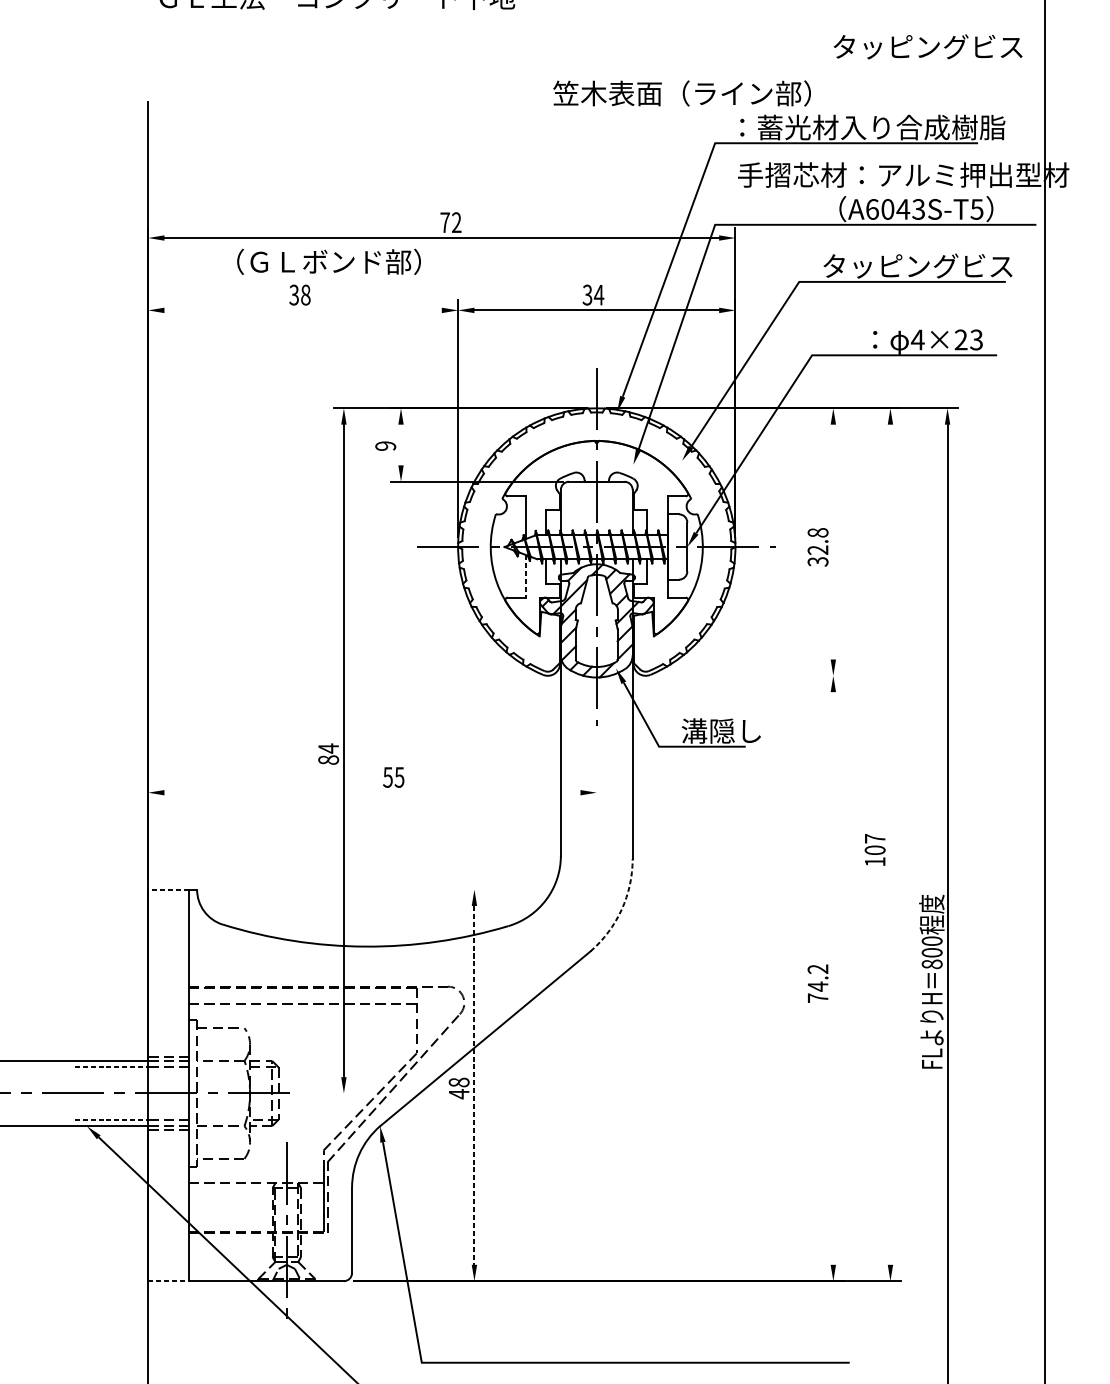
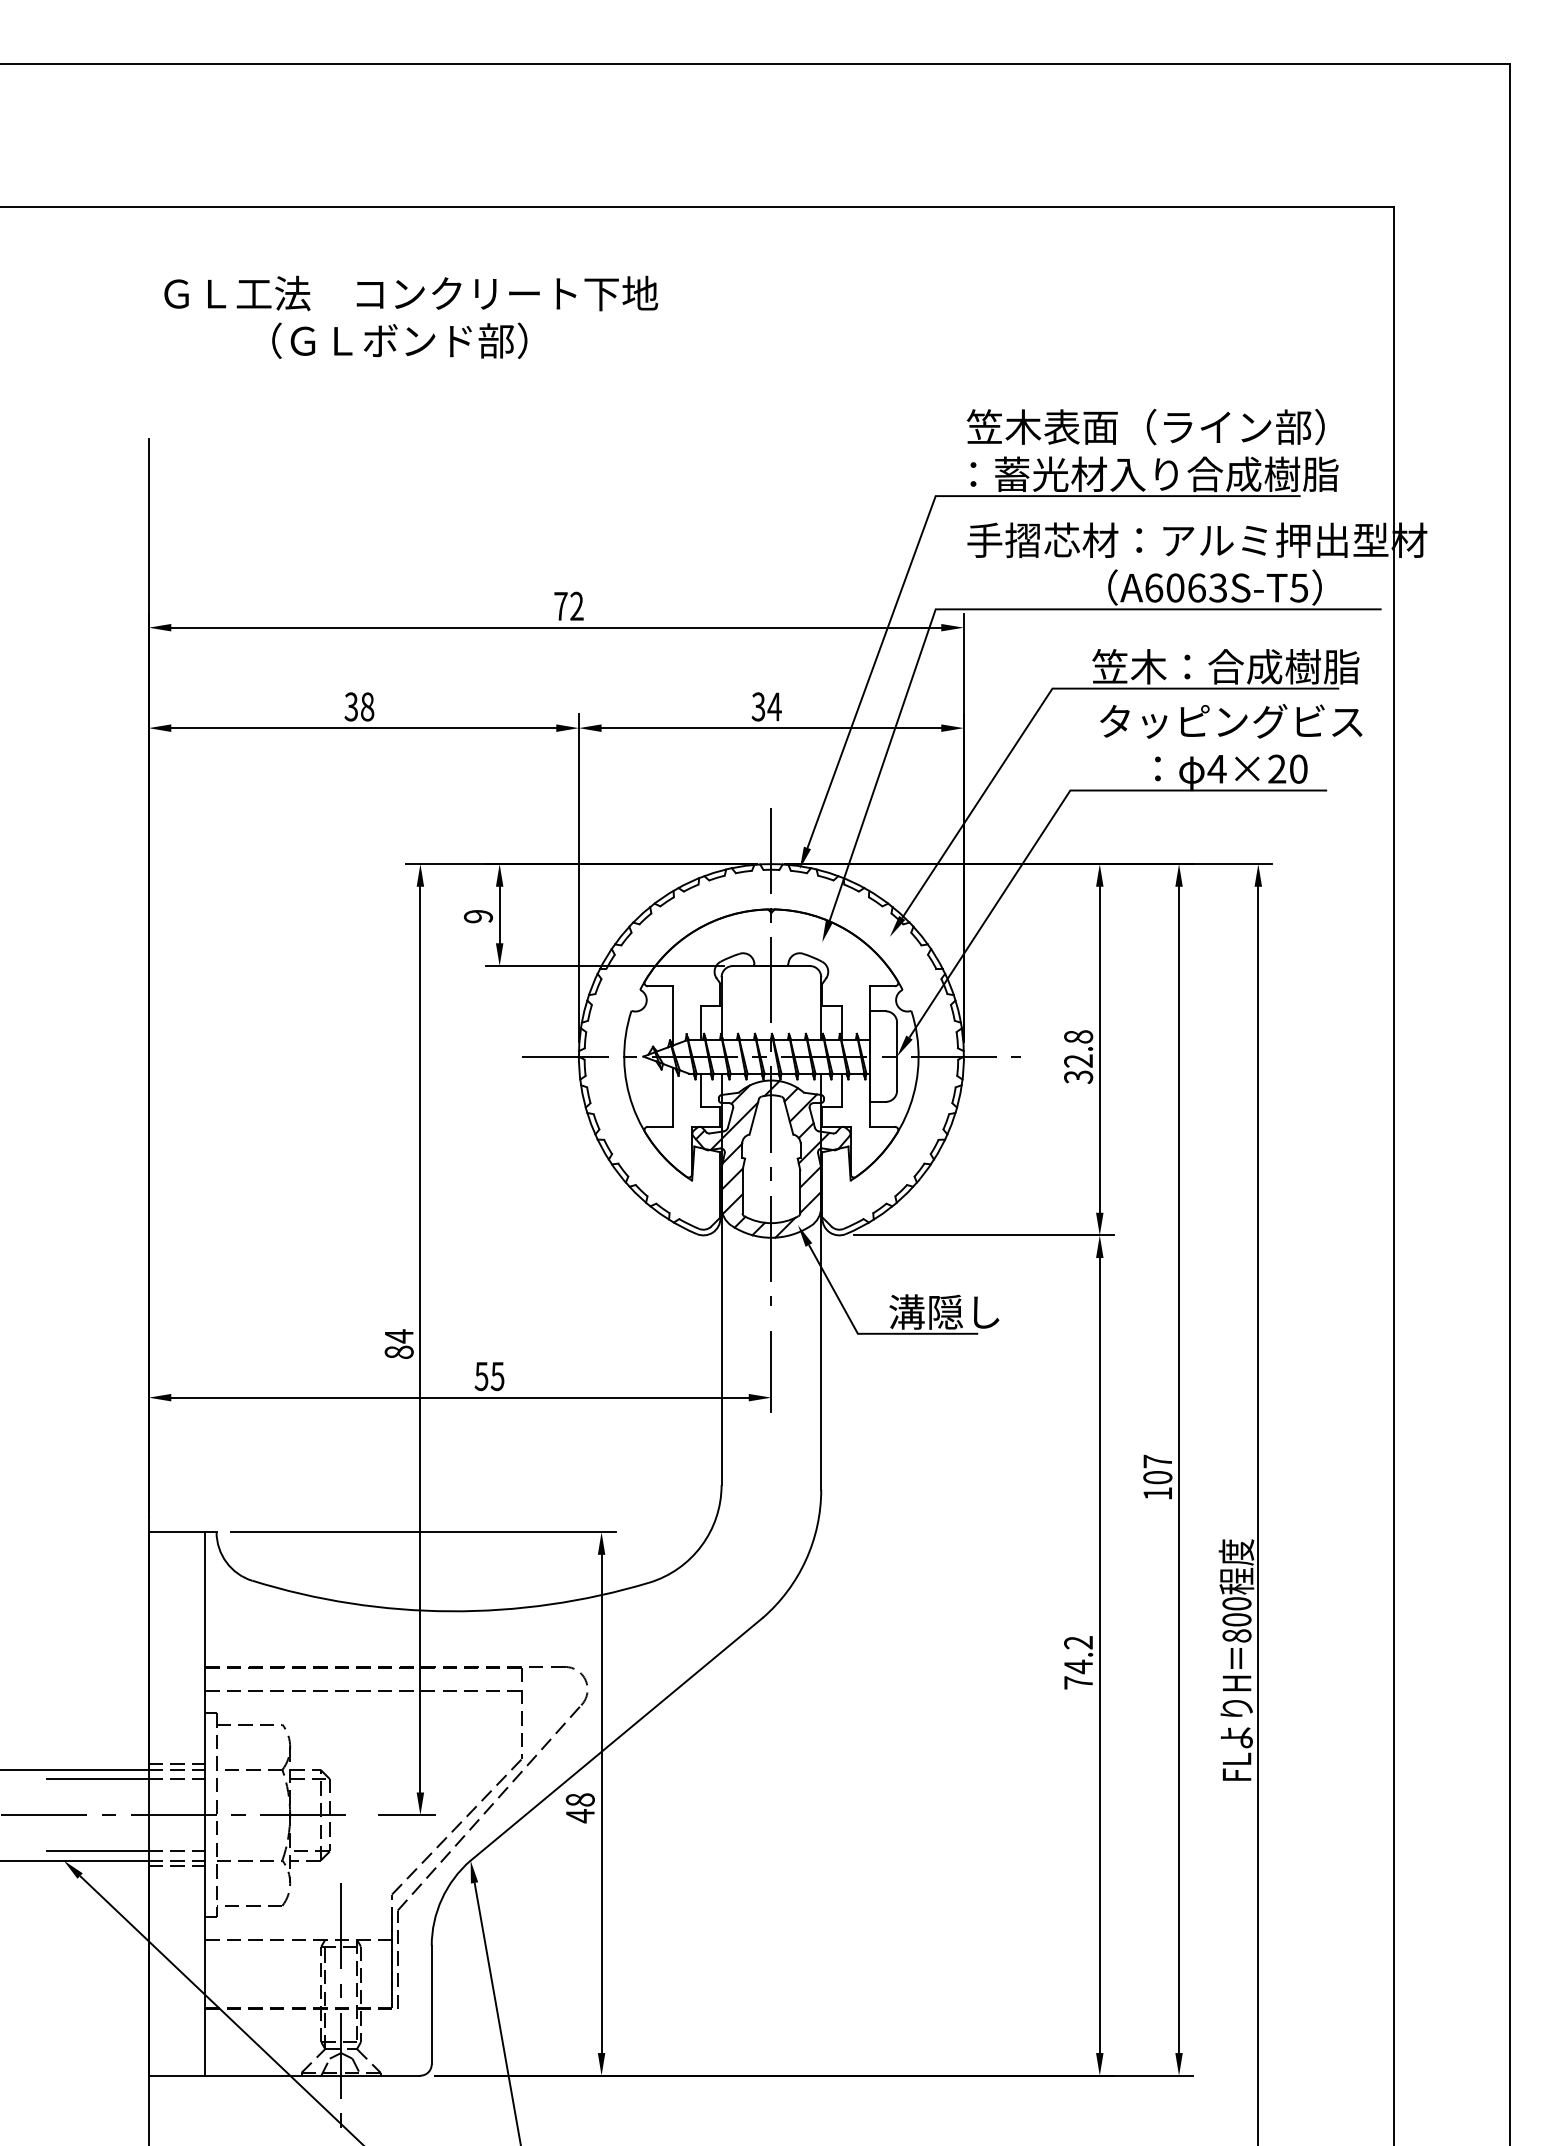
text: (928, 46) -> (1231, 721), moved
text: (681, 93) -> (1145, 427), moved
text: (903, 209) -> (1196, 587), A6043S-T5 -> A6063S-T5
text: (328, 261) -> (399, 340), moved
text: (921, 265) -> (1222, 666), タッピングビス -> 笠木：合成樹脂
line: (302, 310) -> (363, 728), added
text: (976, 339) -> (1298, 768), 4×23 -> 4×20
line: (400, 444) -> (499, 914), added
line: (833, 541) -> (1099, 1049), added
line: (525, 576) -> (672, 1097), dashed -> solid
line: (749, 675) -> (983, 1235), added
line: (596, 773) -> (771, 1371), added
line: (372, 792) -> (459, 1397), added
line: (890, 844) -> (1179, 1469), added
line: (168, 889) -> (176, 1532), dashed -> solid
line: (345, 889) -> (422, 1532), added
arc: (621, 910) -> (805, 1560), dashed -> solid
line: (833, 978) -> (1099, 1655), added
line: (111, 1067) -> (97, 1779), dashed -> solid
line: (474, 1085) -> (601, 1804), dashed -> solid
line: (333, 1093) -> (406, 1815), added
line: (111, 1119) -> (97, 1851), dashed -> solid
line: (168, 1281) -> (177, 2075), dashed -> solid

